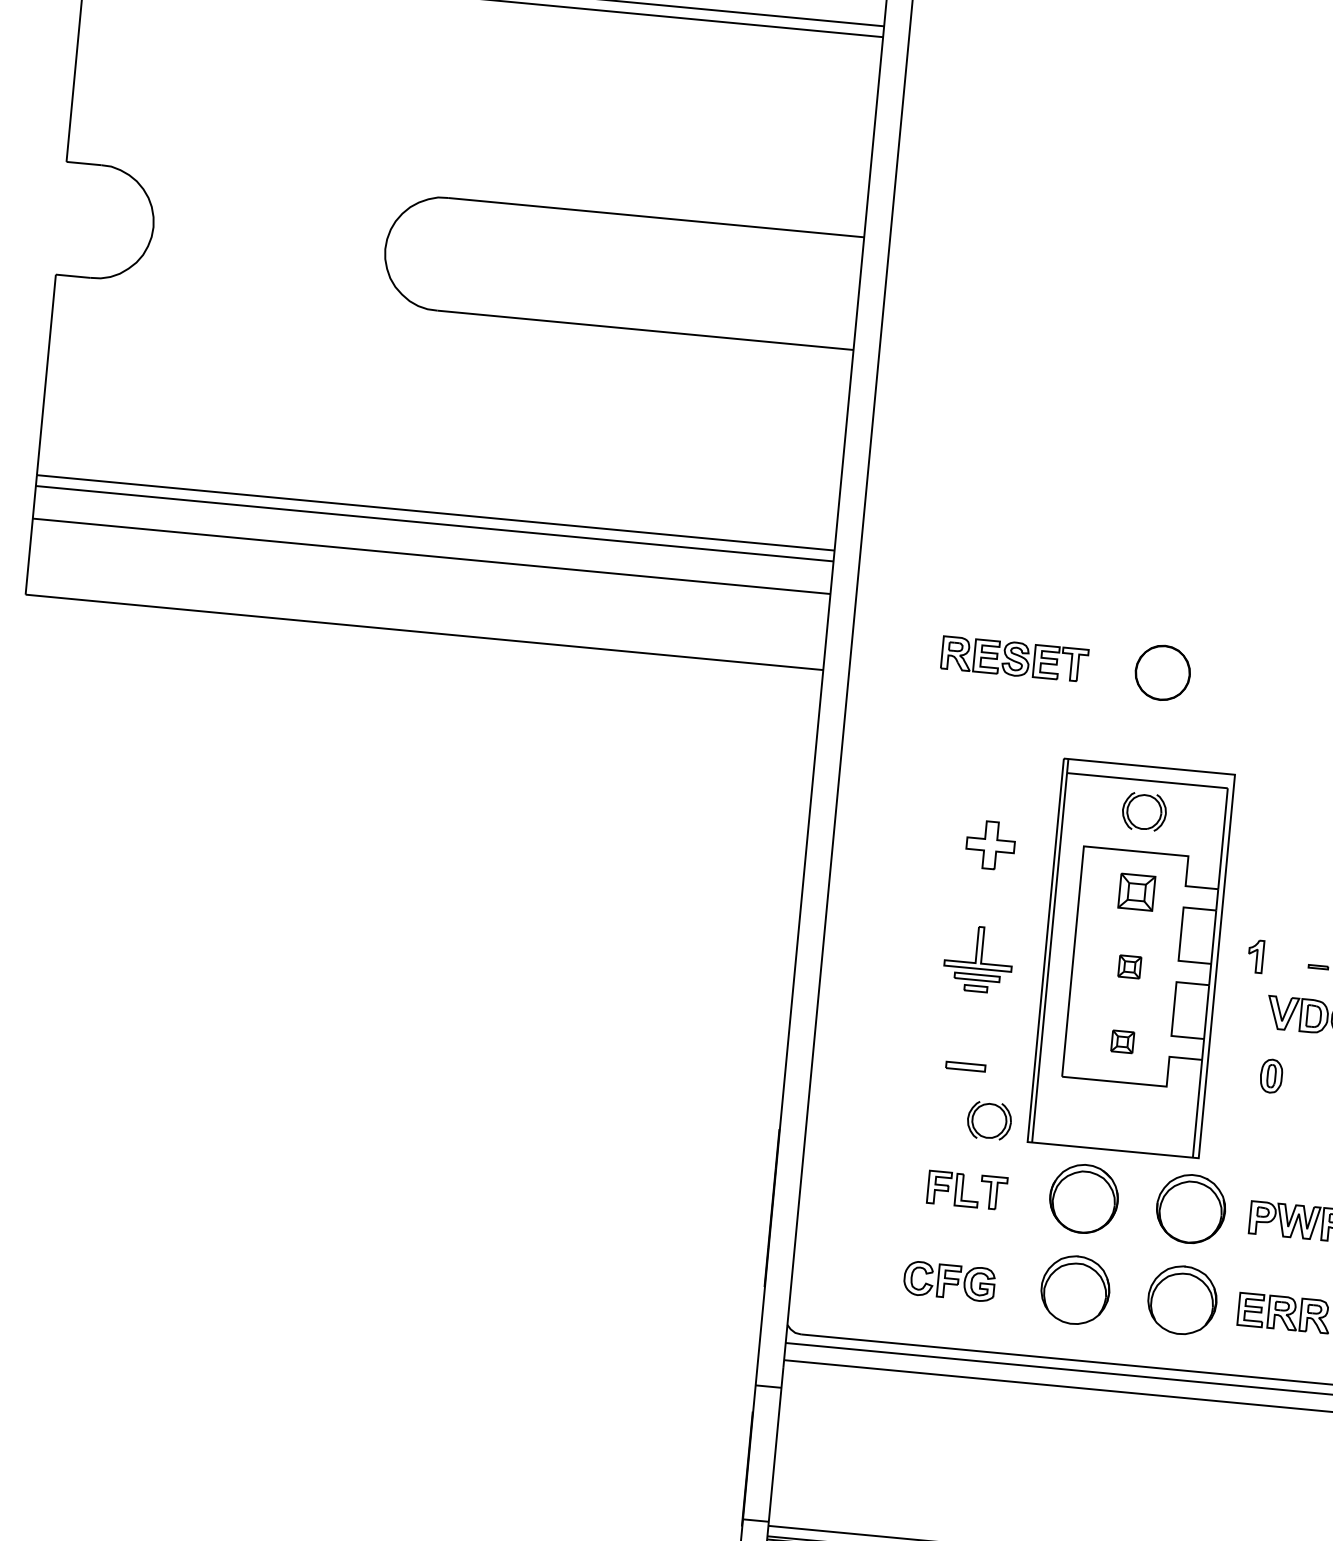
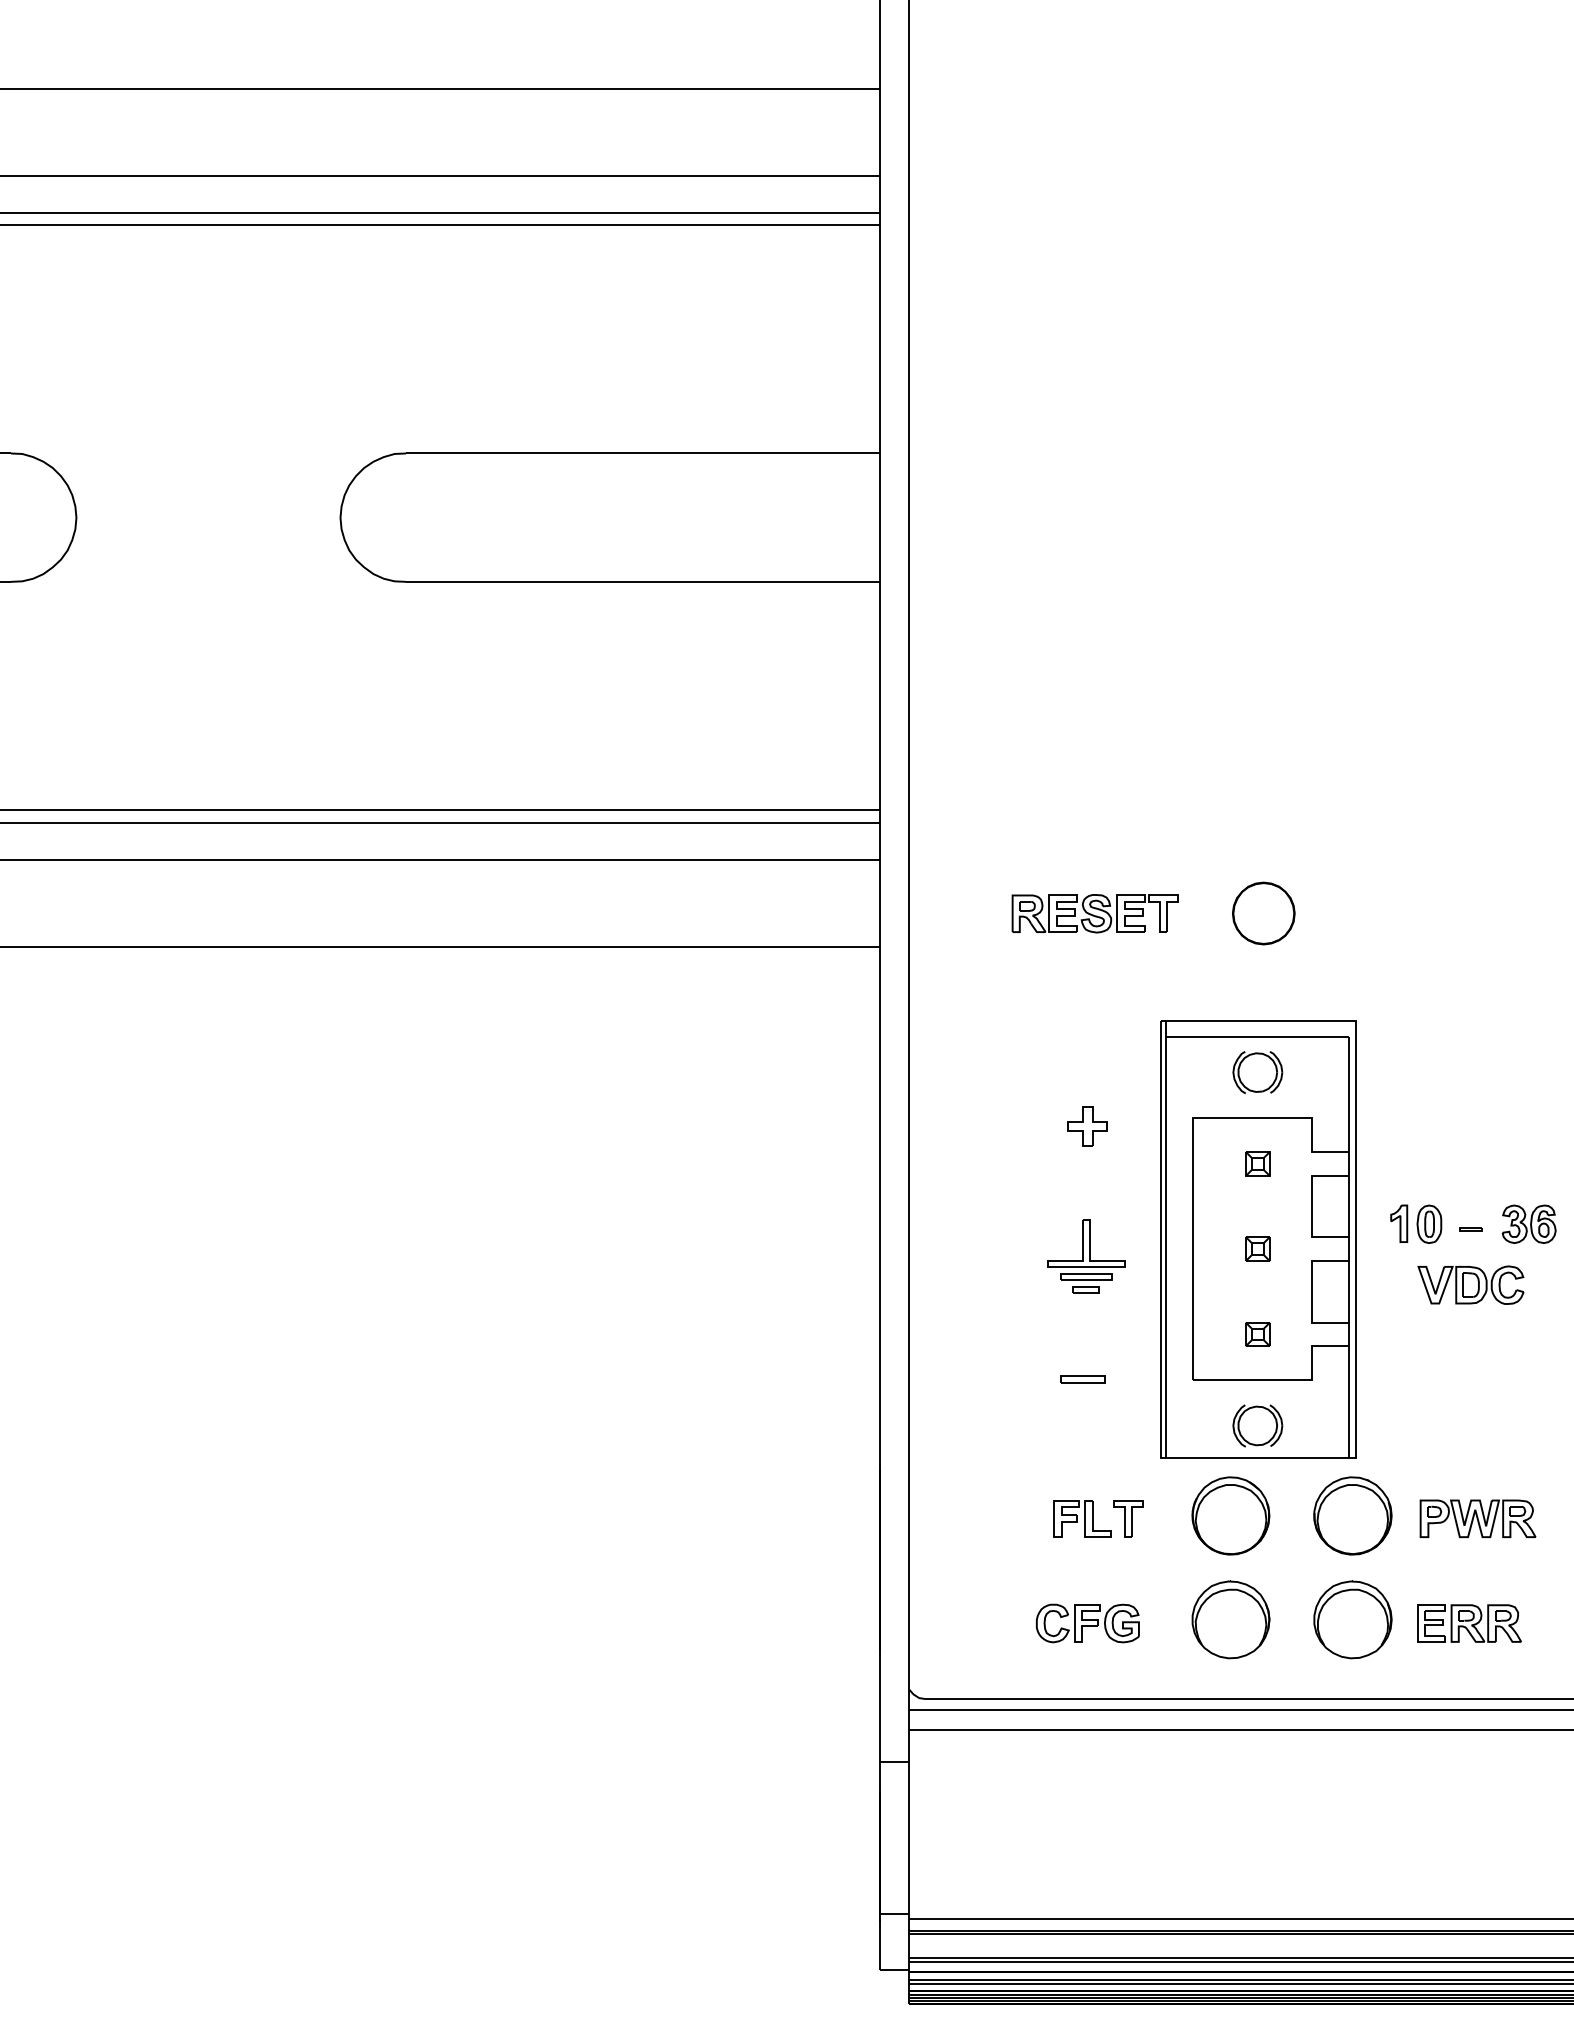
part: (990, 845) -> (1087, 1126), size x0.71
part: (1136, 891) -> (1257, 1163), size x0.62
part: (1271, 1075) -> (1429, 1223), moved
part: (989, 1120) -> (1257, 1425), moved

